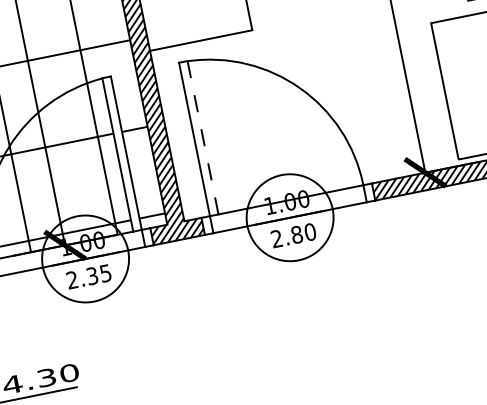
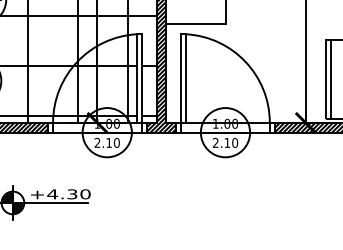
line: (453, 89) -> (330, 79), added
line: (203, 137) -> (186, 78), dashed -> solid
text: (297, 234) -> (227, 142), 2.80 -> 2.10
text: (98, 274) -> (112, 142), 2.35 -> 2.10

